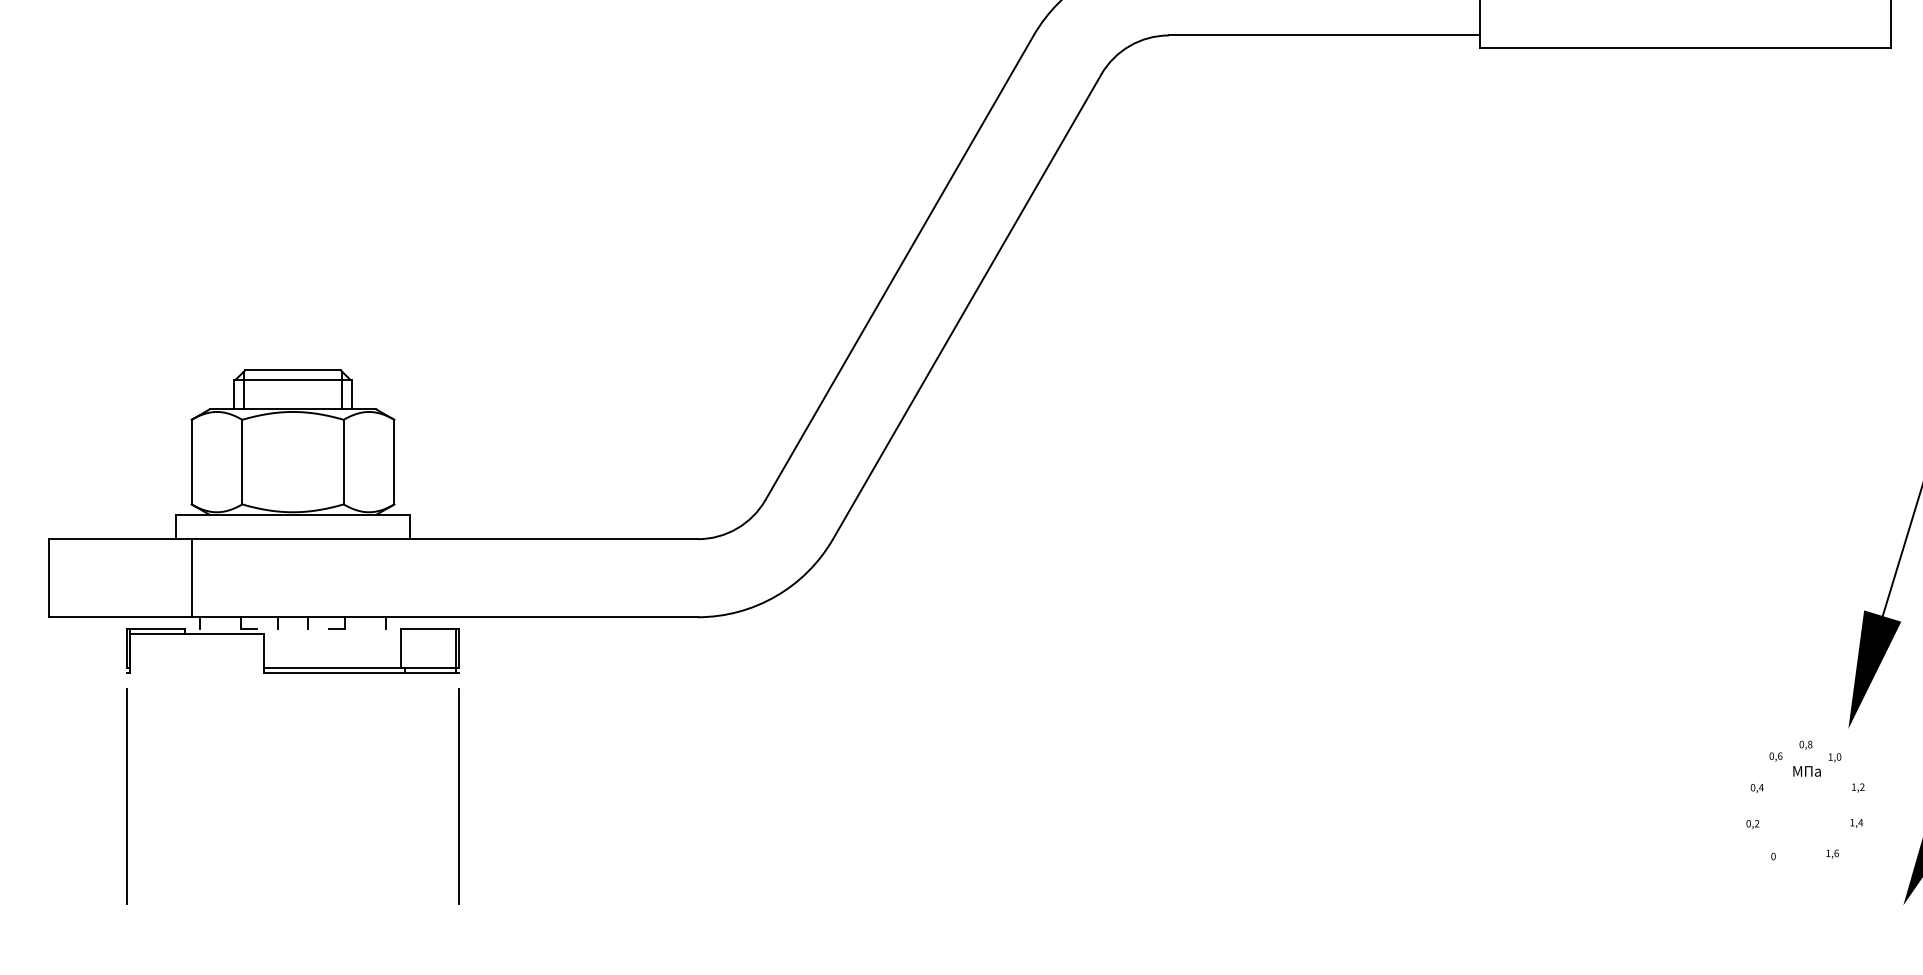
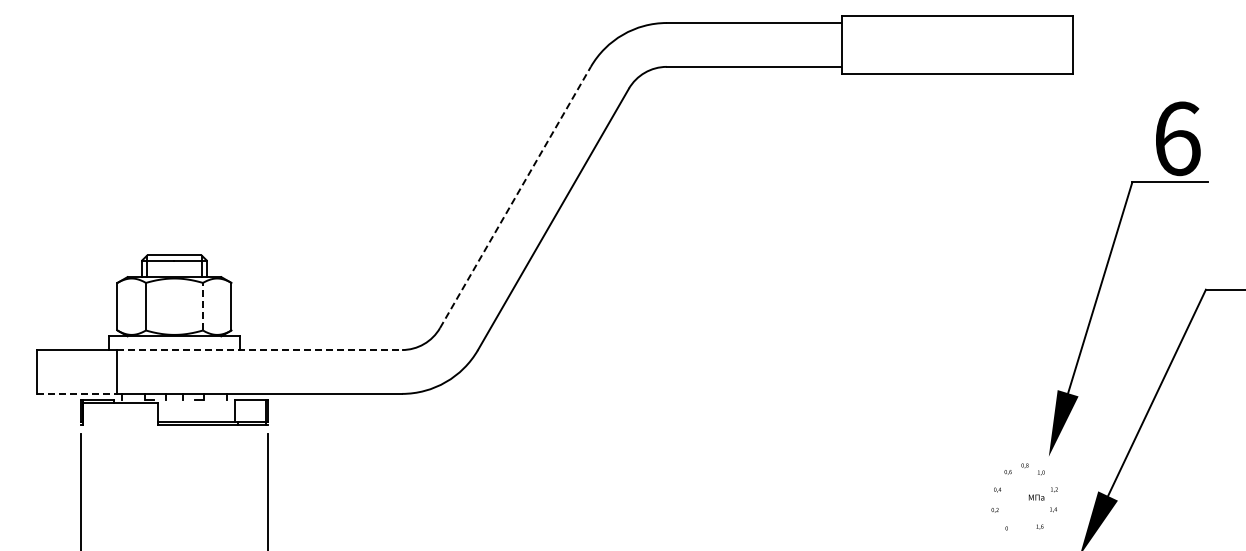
line: (899, 267) -> (515, 197), solid -> dashed
line: (342, 461) -> (202, 306), solid -> dashed
line: (446, 540) -> (260, 350), solid -> dashed
line: (120, 616) -> (77, 393), solid -> dashed
text: (1806, 771) -> (1036, 497), moved

